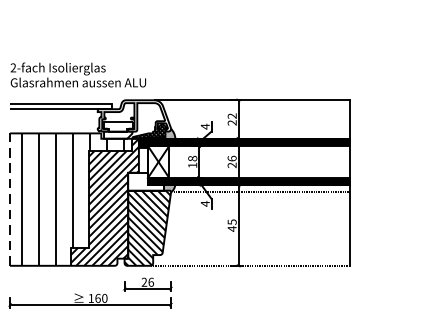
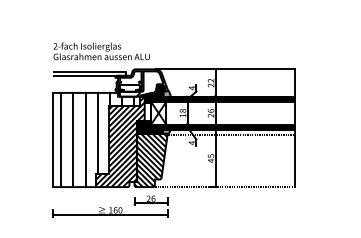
fill: (145, 180) -> (149, 126), added
line: (10, 198) -> (53, 139), dashed -> solid

